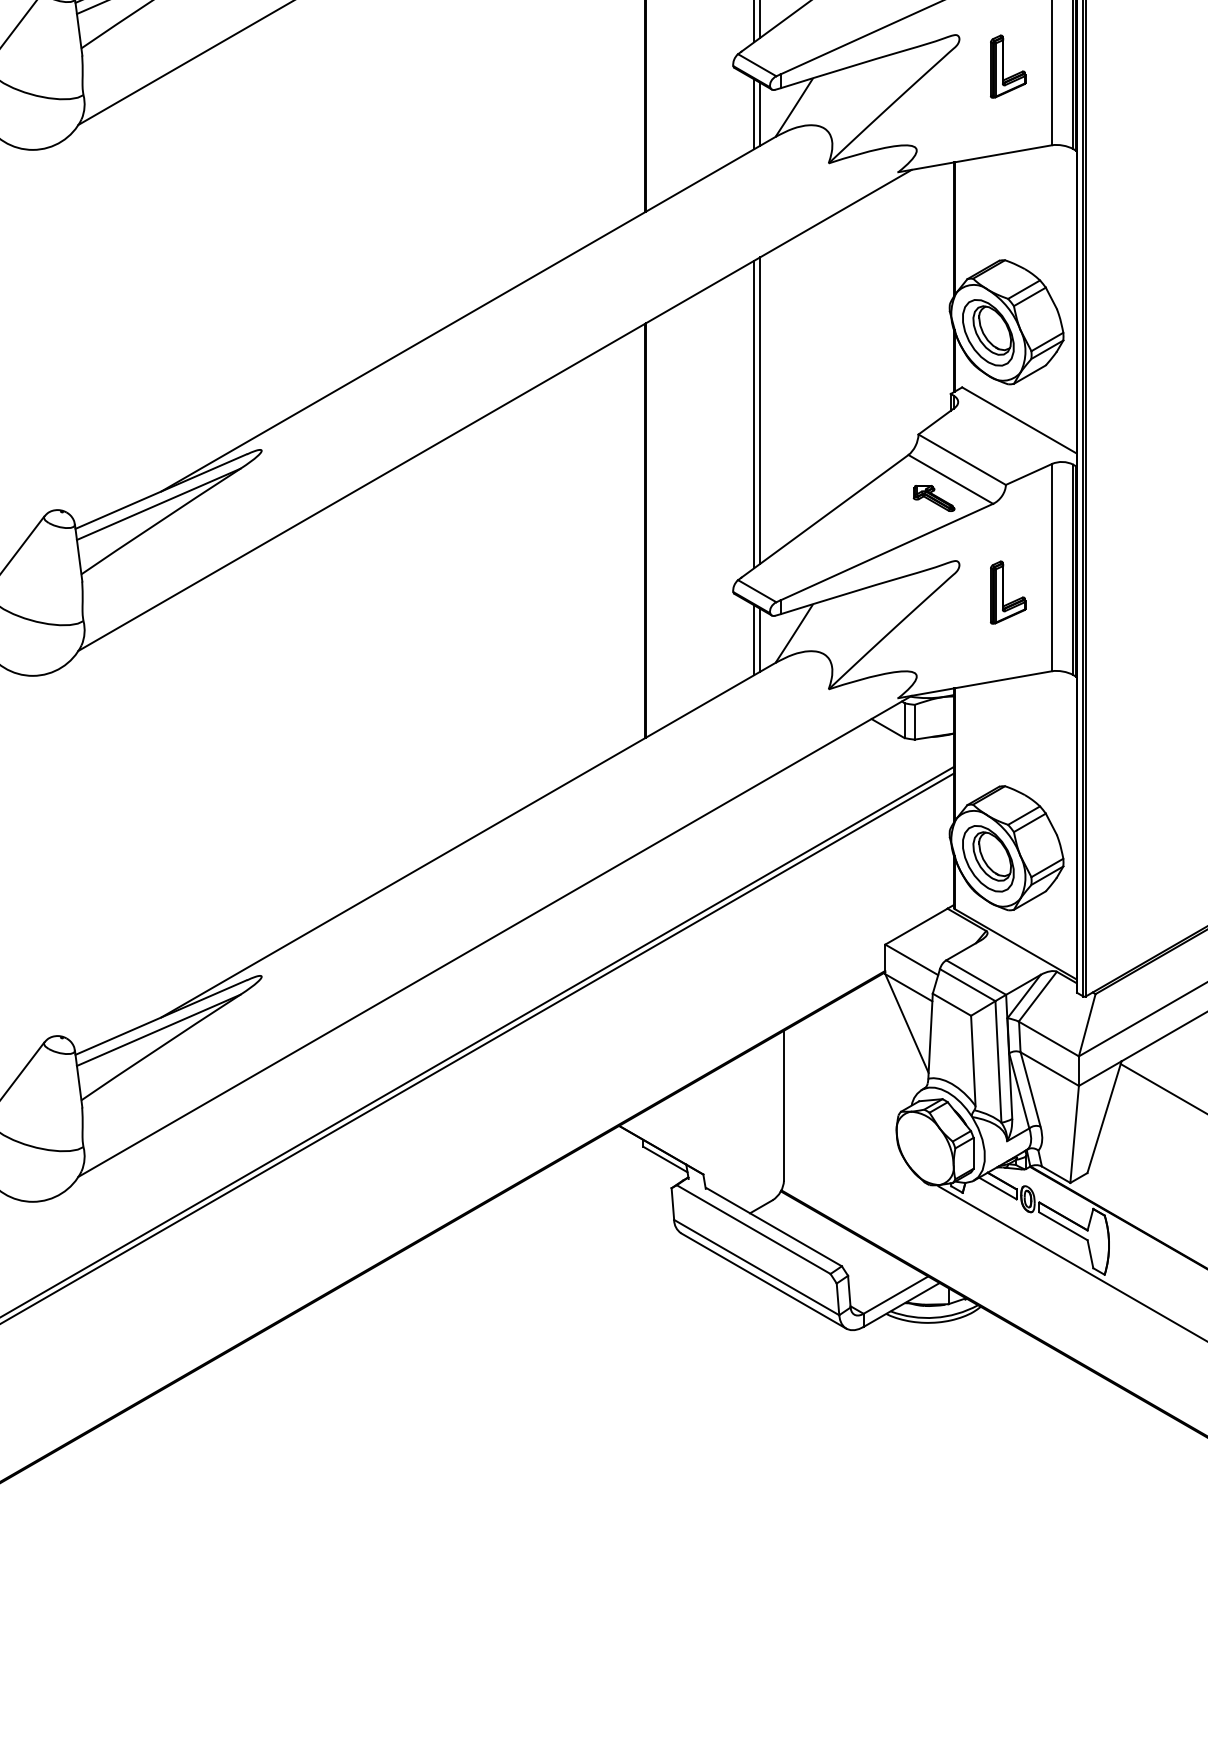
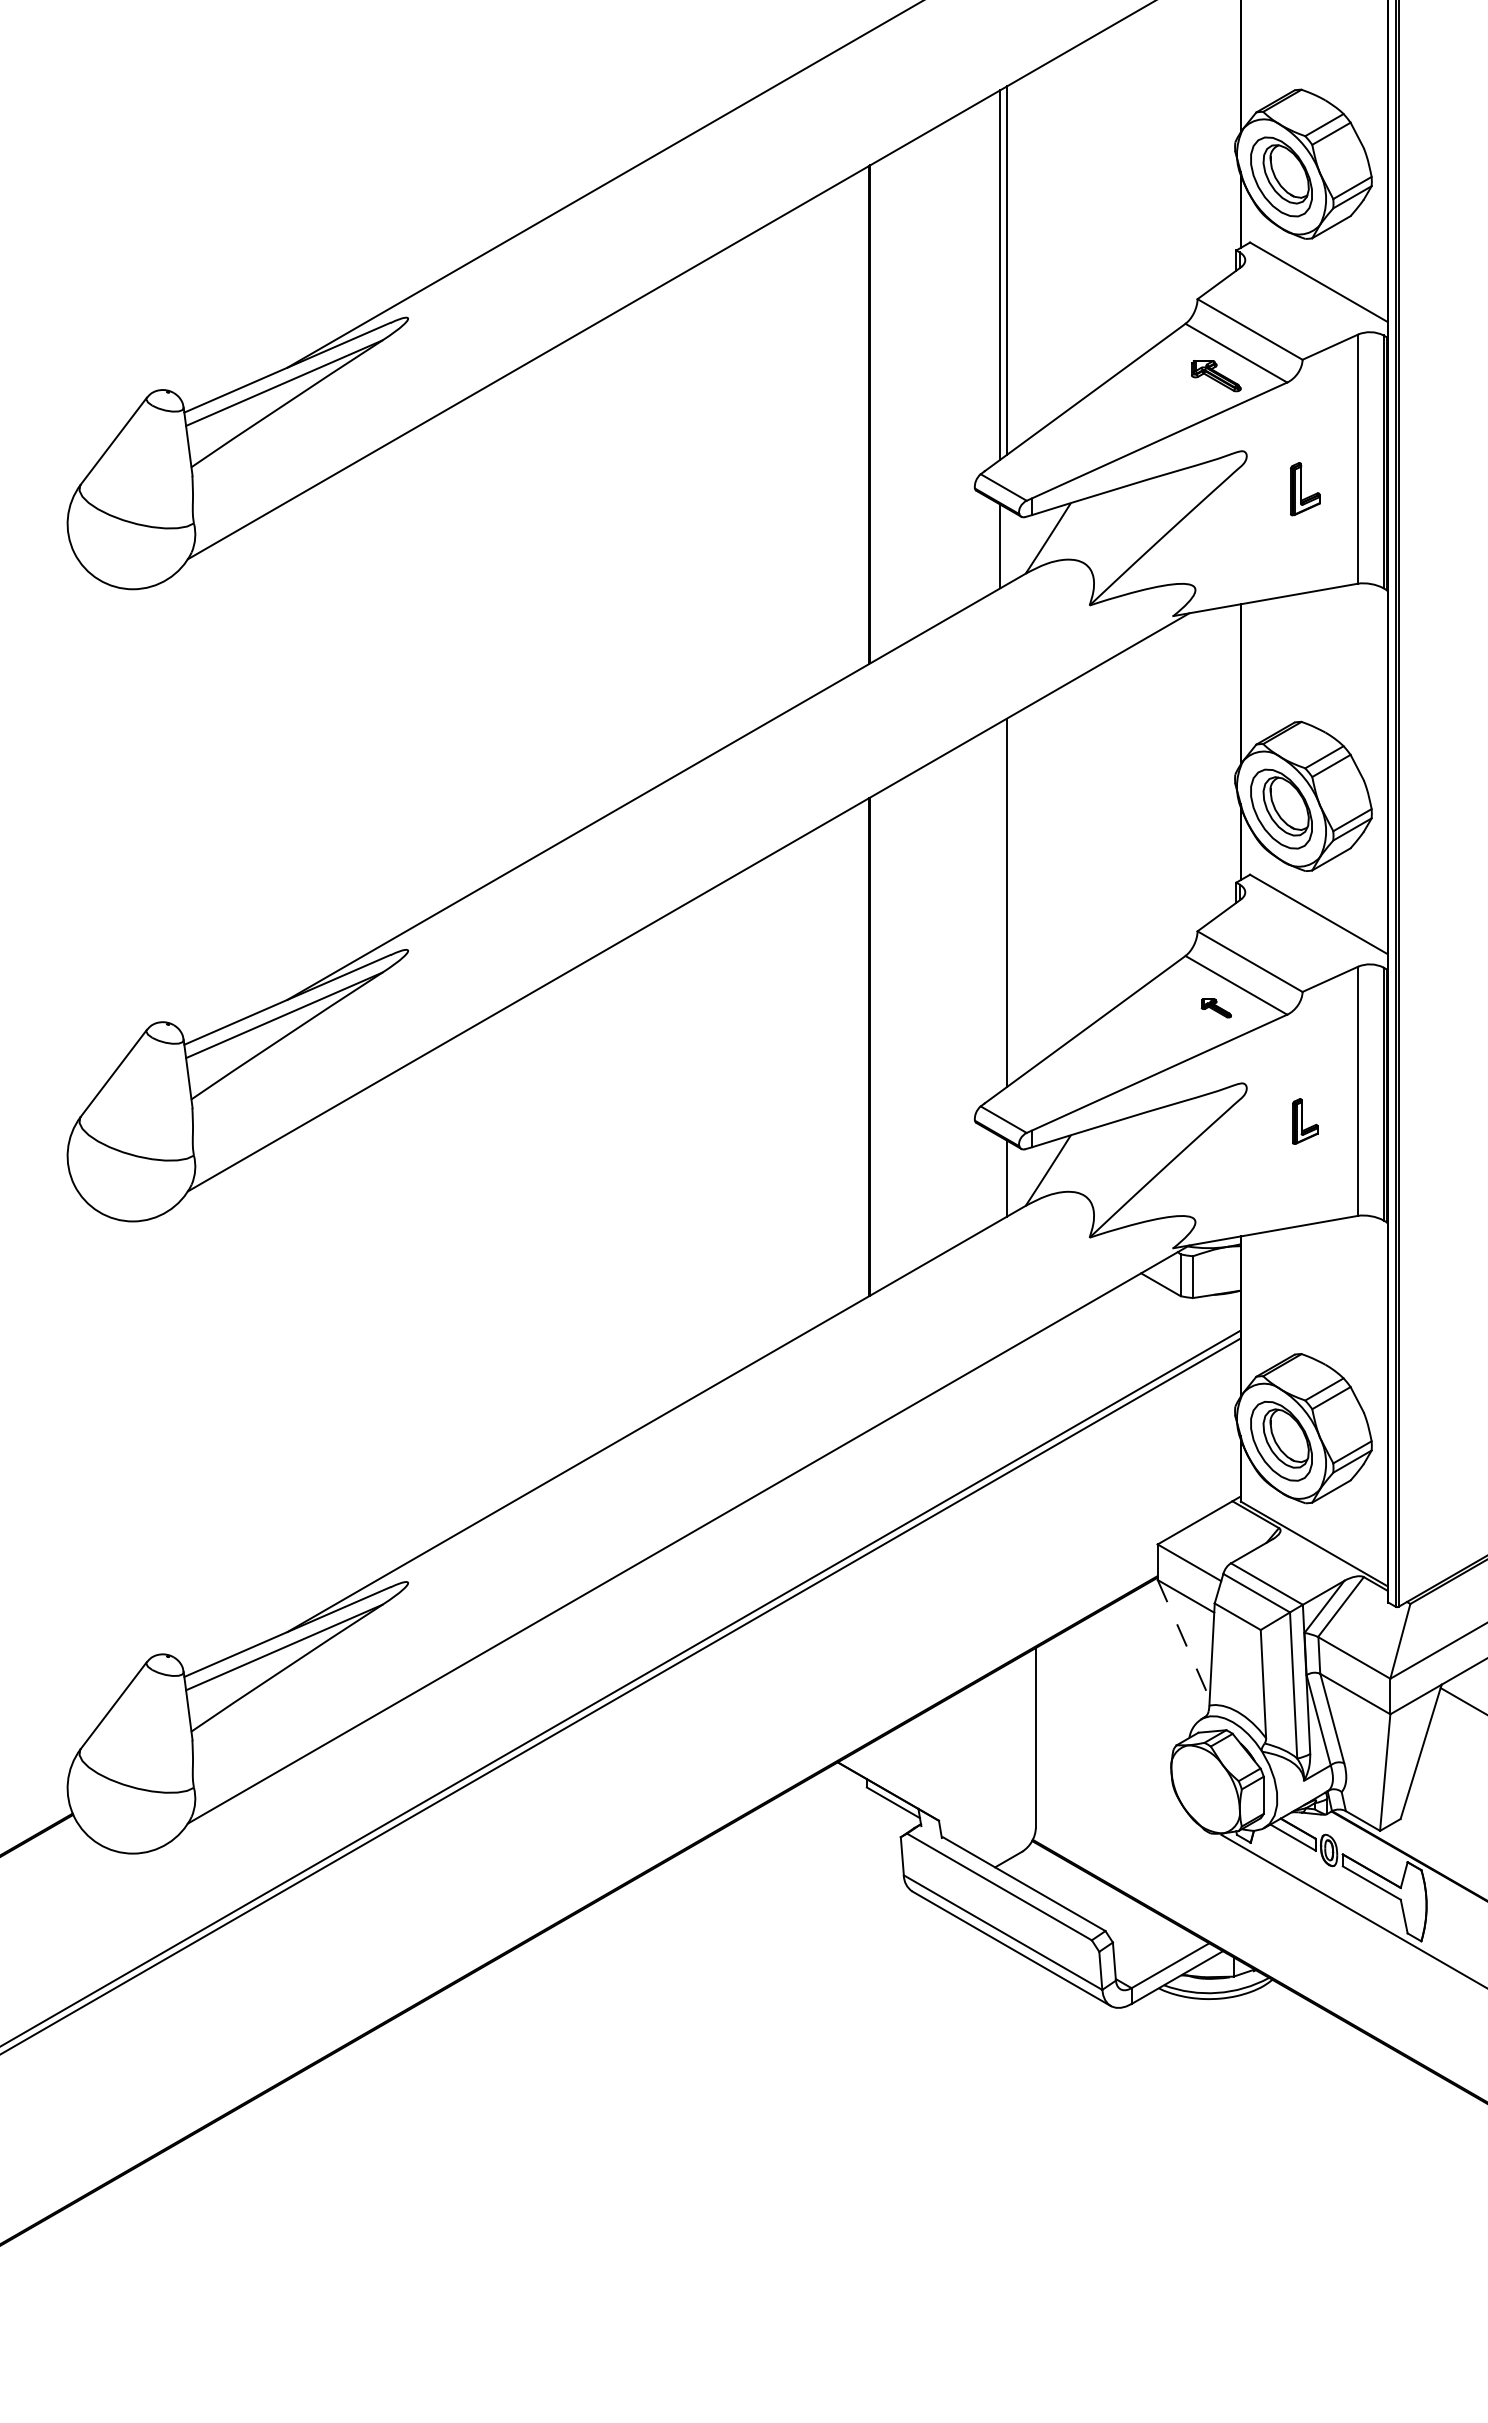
part: (1008, 66) -> (1305, 488), size x0.7
line: (760, 114) -> (1007, 546), removed
line: (754, 413) -> (1000, 906), removed
part: (934, 498) -> (1216, 1008), size x0.6
part: (1008, 592) -> (1305, 1121), size x0.6
line: (754, 640) -> (1000, 1178), removed
line: (906, 1023) -> (1183, 1639), solid -> dashed

